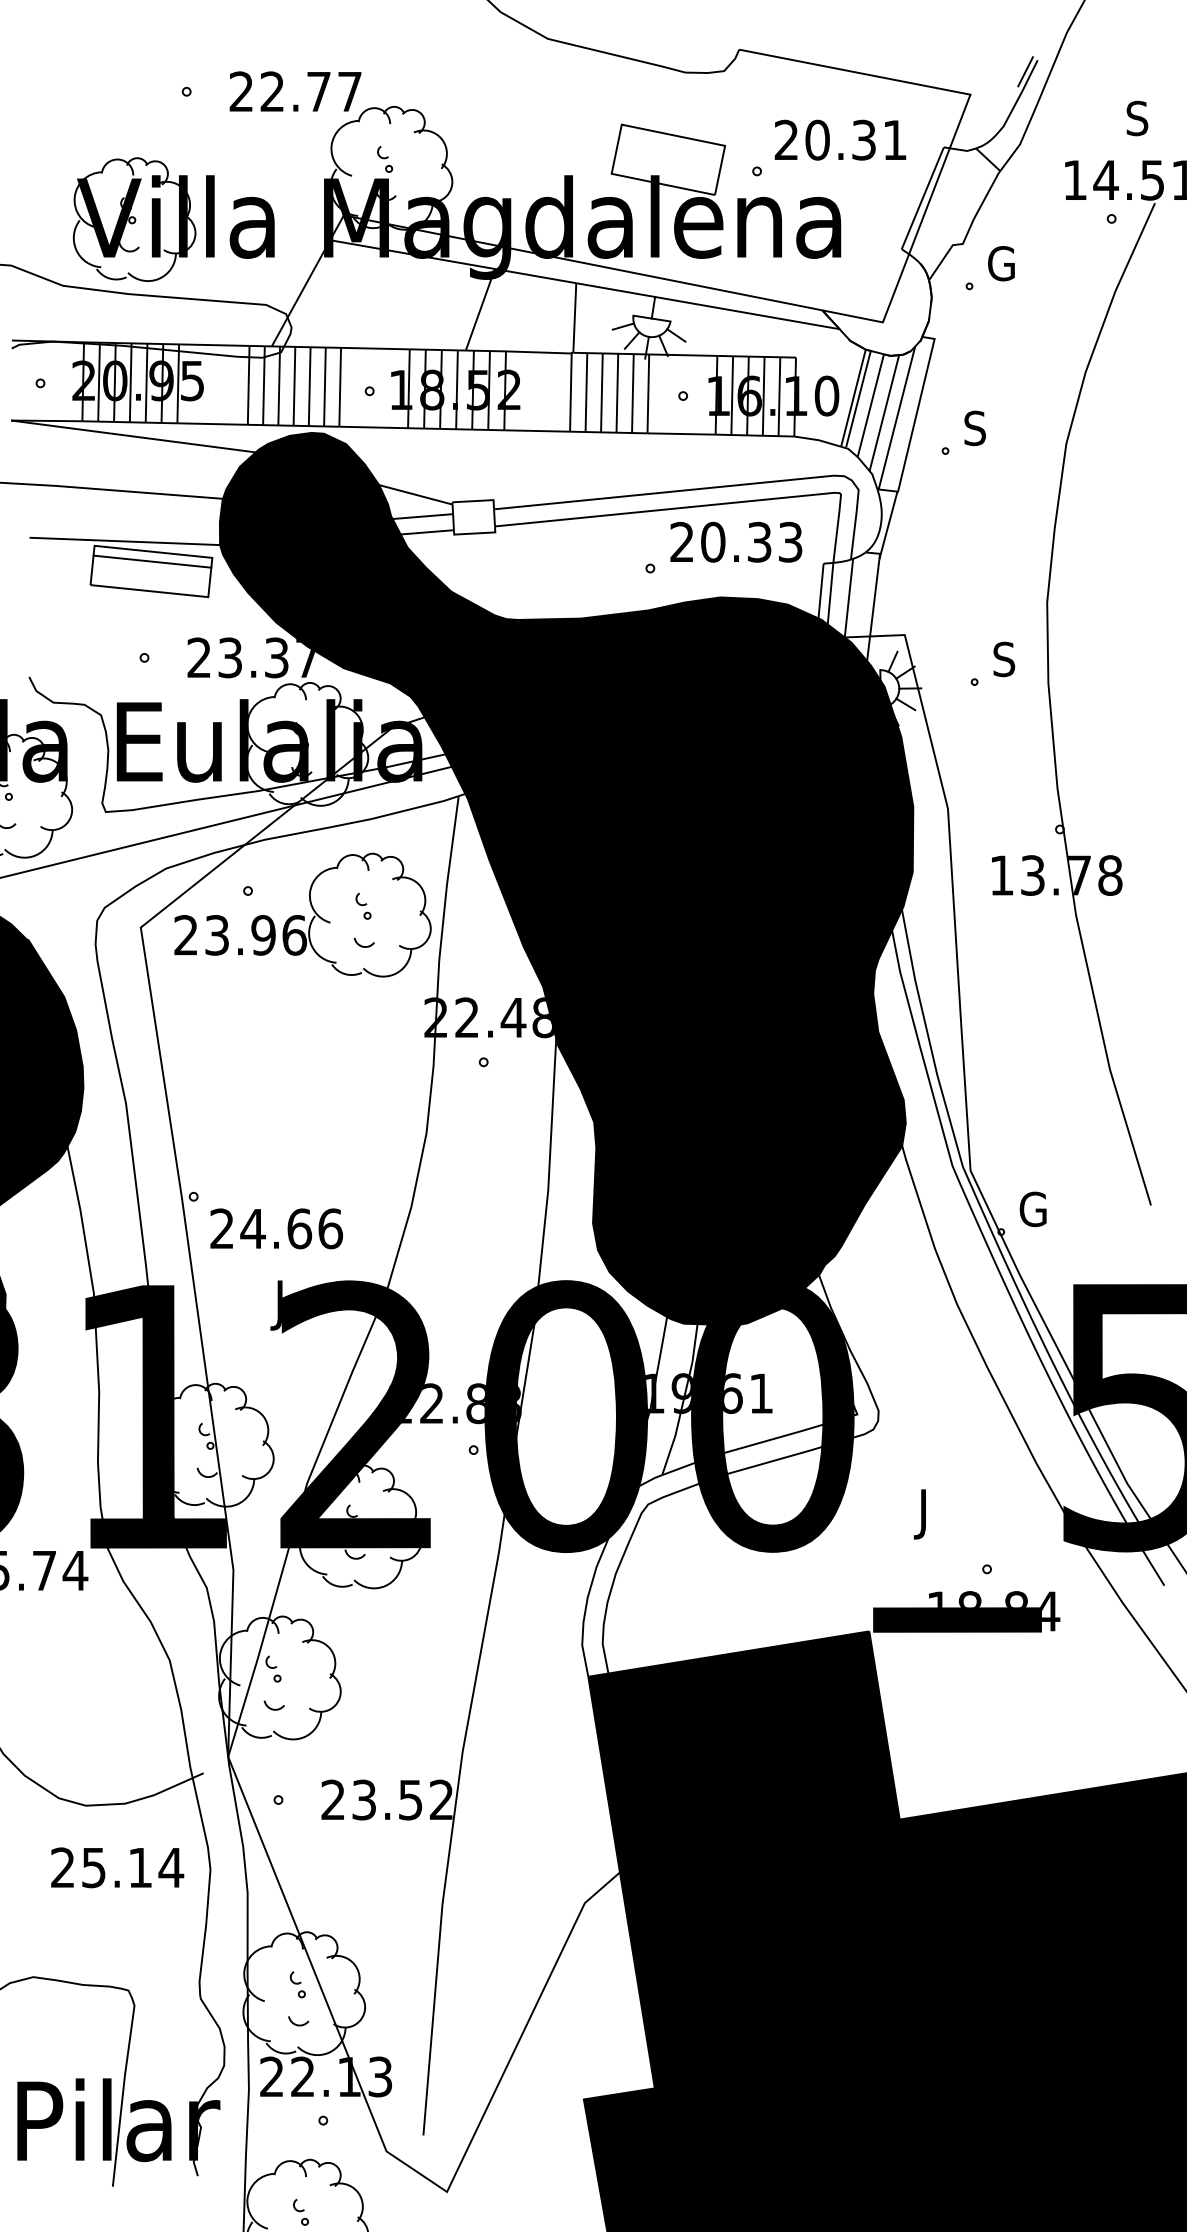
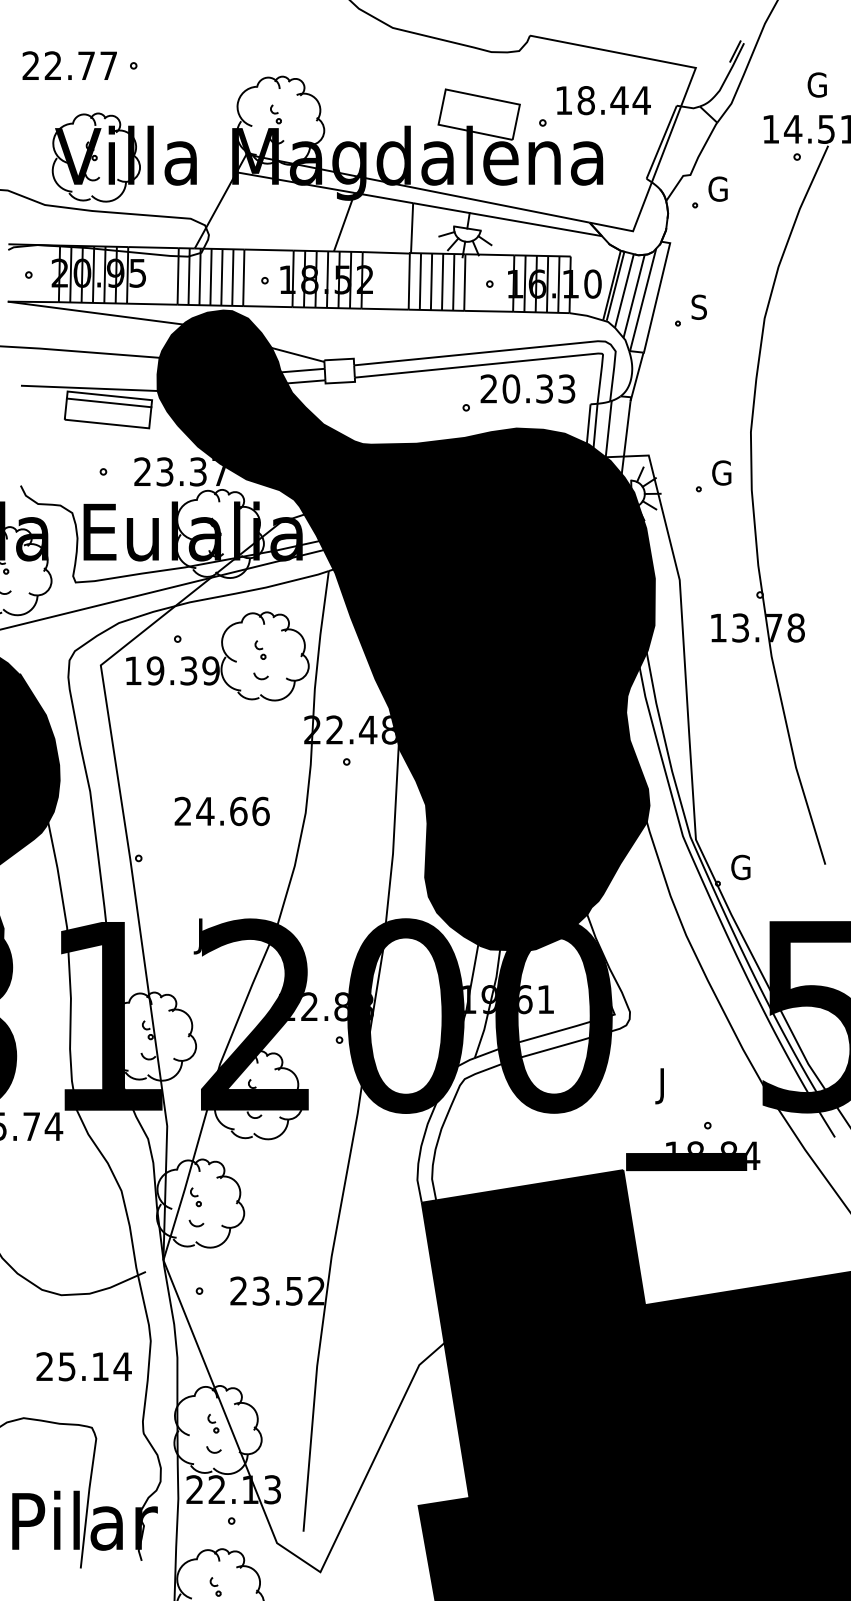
text: (295, 91) -> (69, 65), moved
text: (1138, 117) -> (816, 84), S -> G
text: (840, 140) -> (602, 100), 20.31 -> 18.44
text: (1006, 658) -> (721, 472), S -> G
text: (239, 934) -> (171, 670), 23.96 -> 19.39
text: (275, 1228) -> (221, 811), moved
text: (116, 1867) -> (83, 1366), moved

